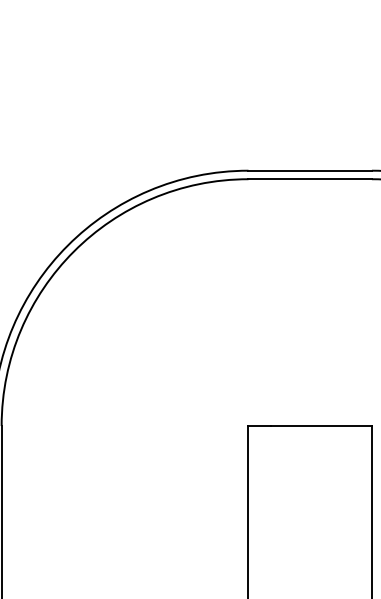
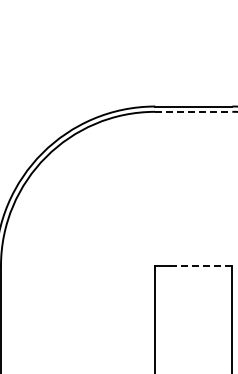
line: (309, 178) -> (193, 111), solid -> dashed
line: (322, 426) -> (201, 266), solid -> dashed

